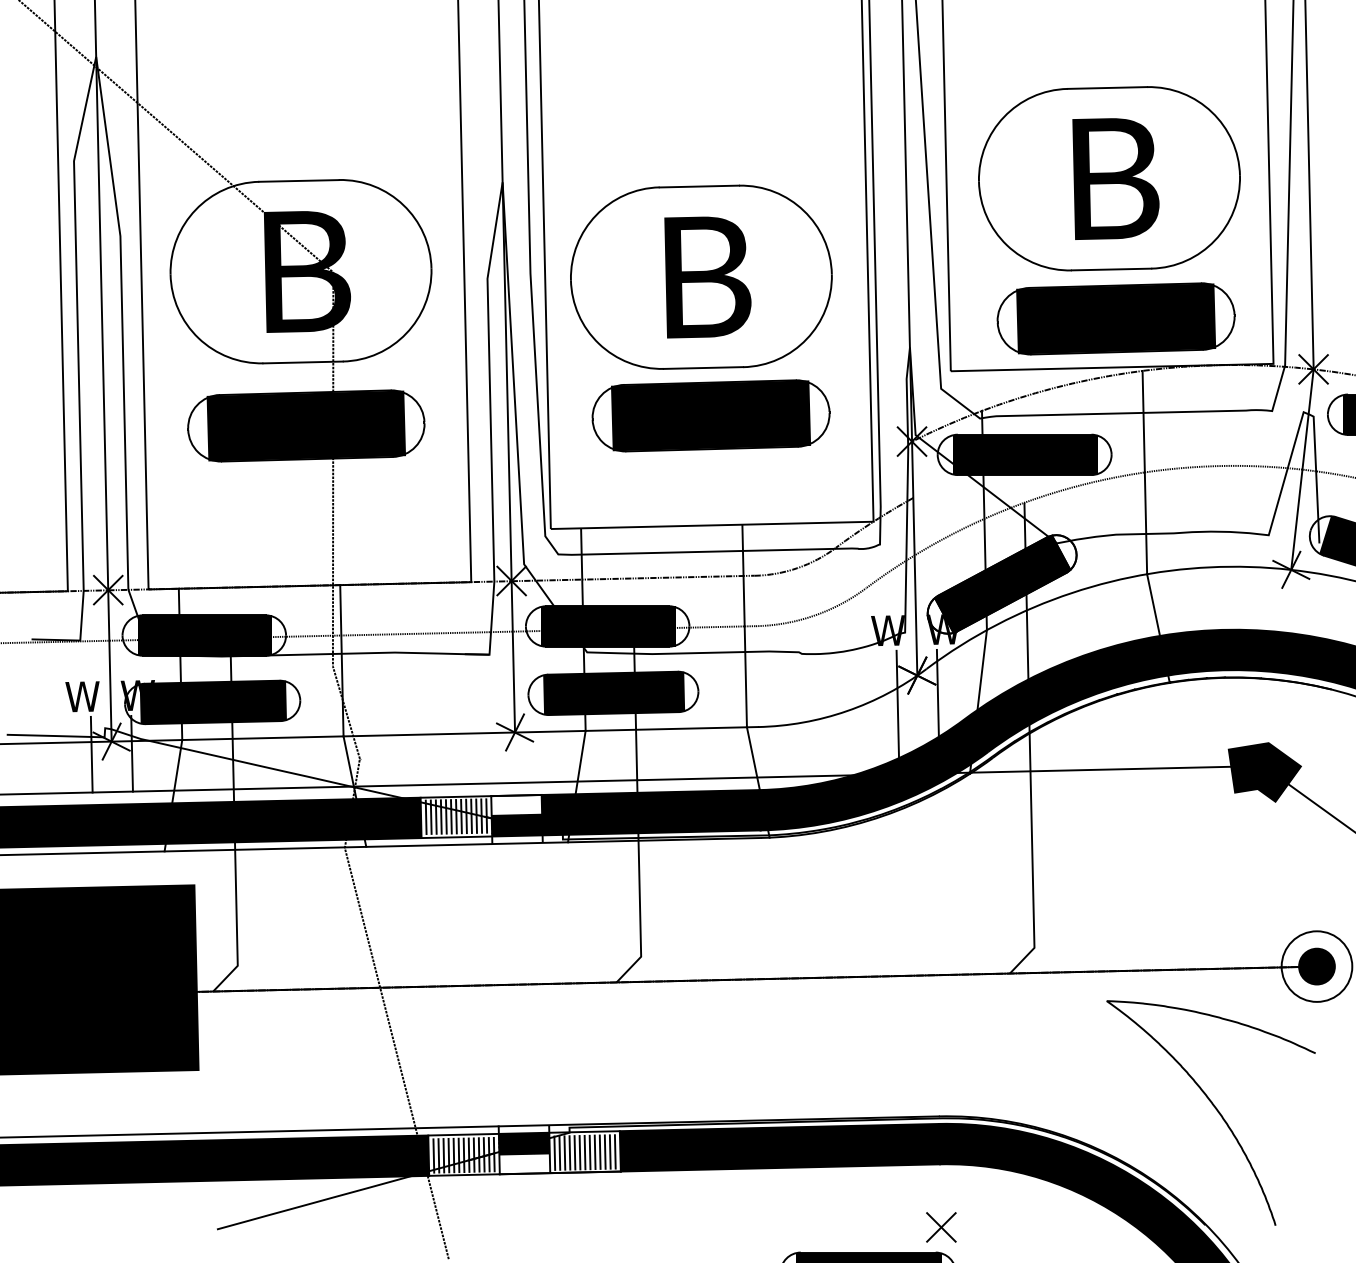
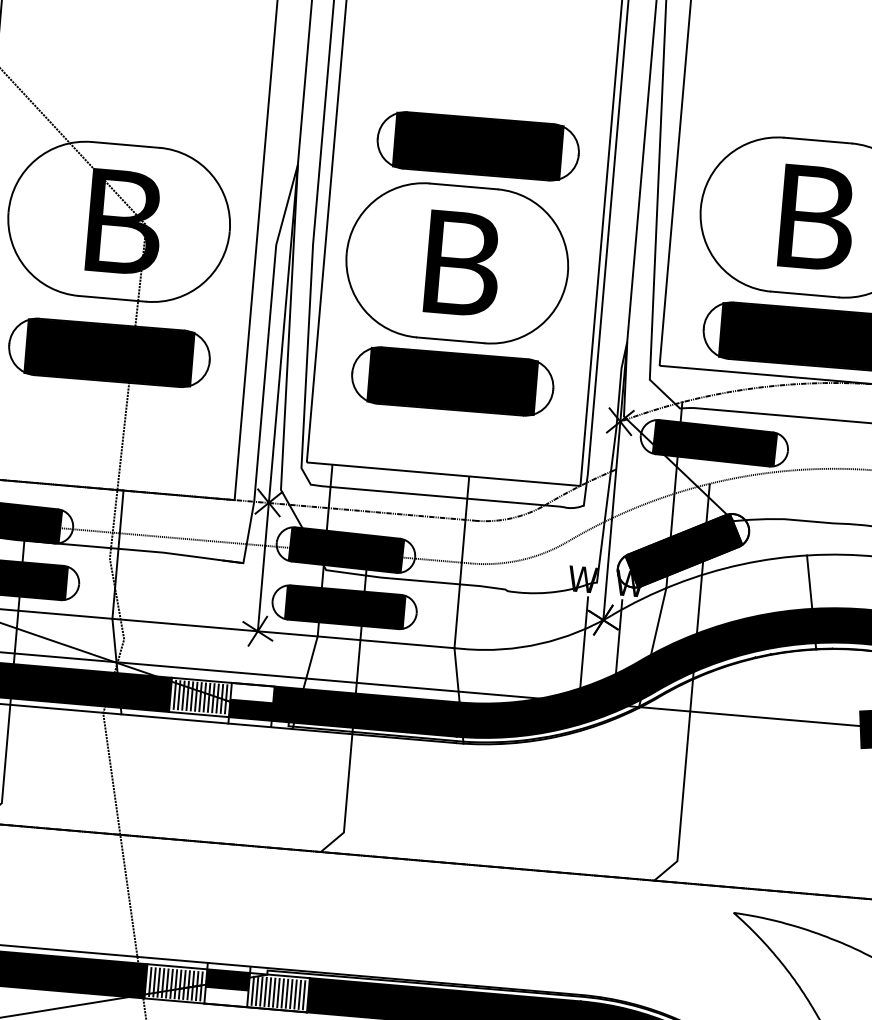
part: (710, 137) -> (477, 145), added
line: (1144, 472) -> (814, 469), removed

